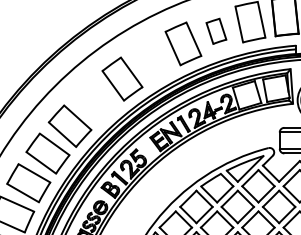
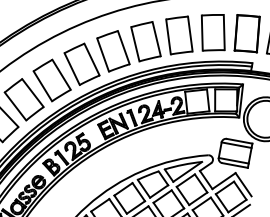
part: (216, 31) -> (179, 35), size x1.67
part: (152, 59) -> (113, 51), added
part: (94, 101) -> (51, 80), added

